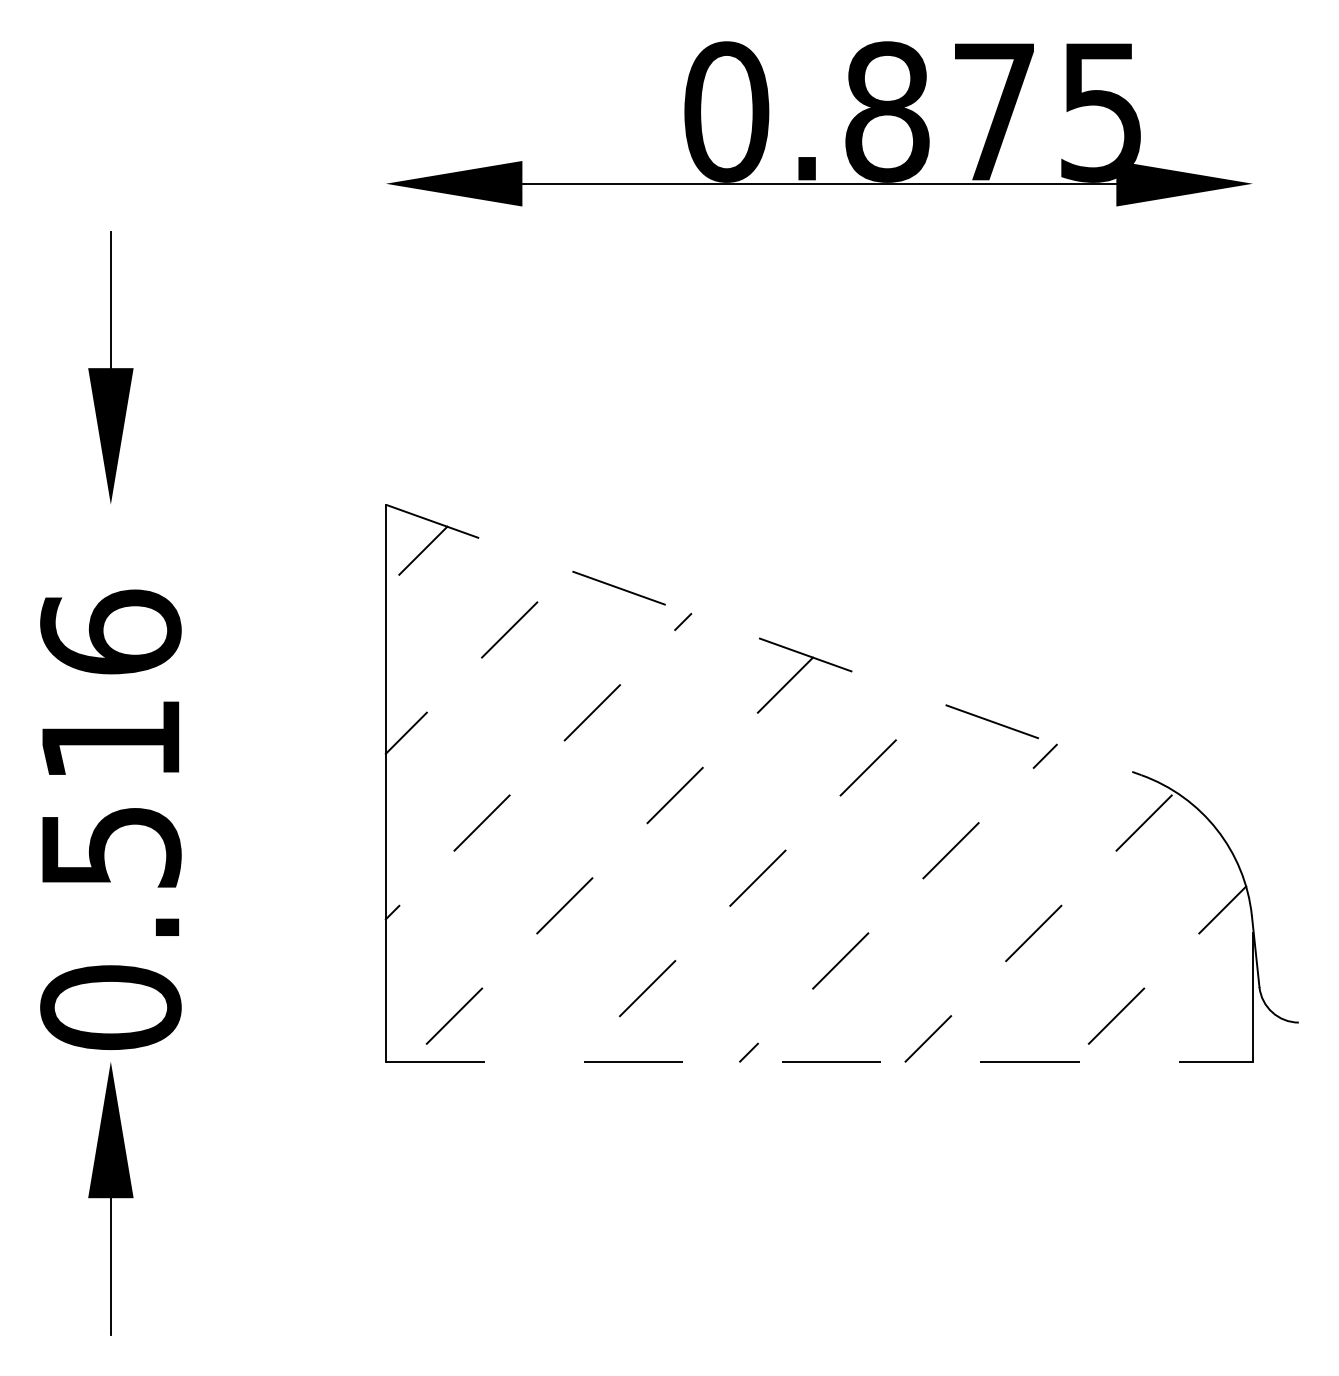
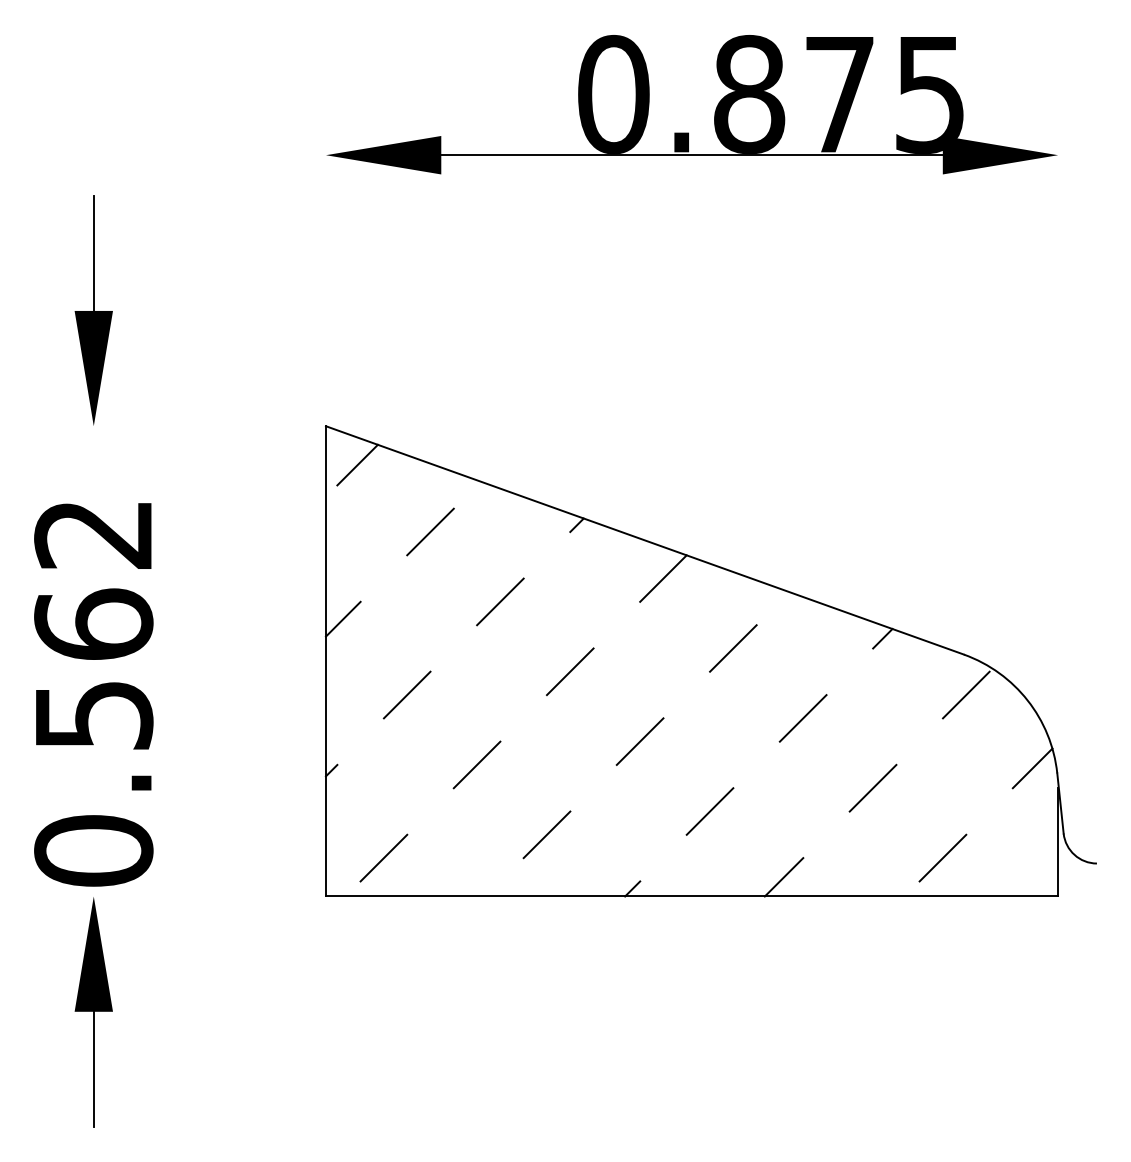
line: (764, 640) -> (645, 540), dashed -> solid
text: (110, 685) -> (93, 578), 0.516 -> 0.562
line: (819, 1061) -> (692, 896), dashed -> solid

